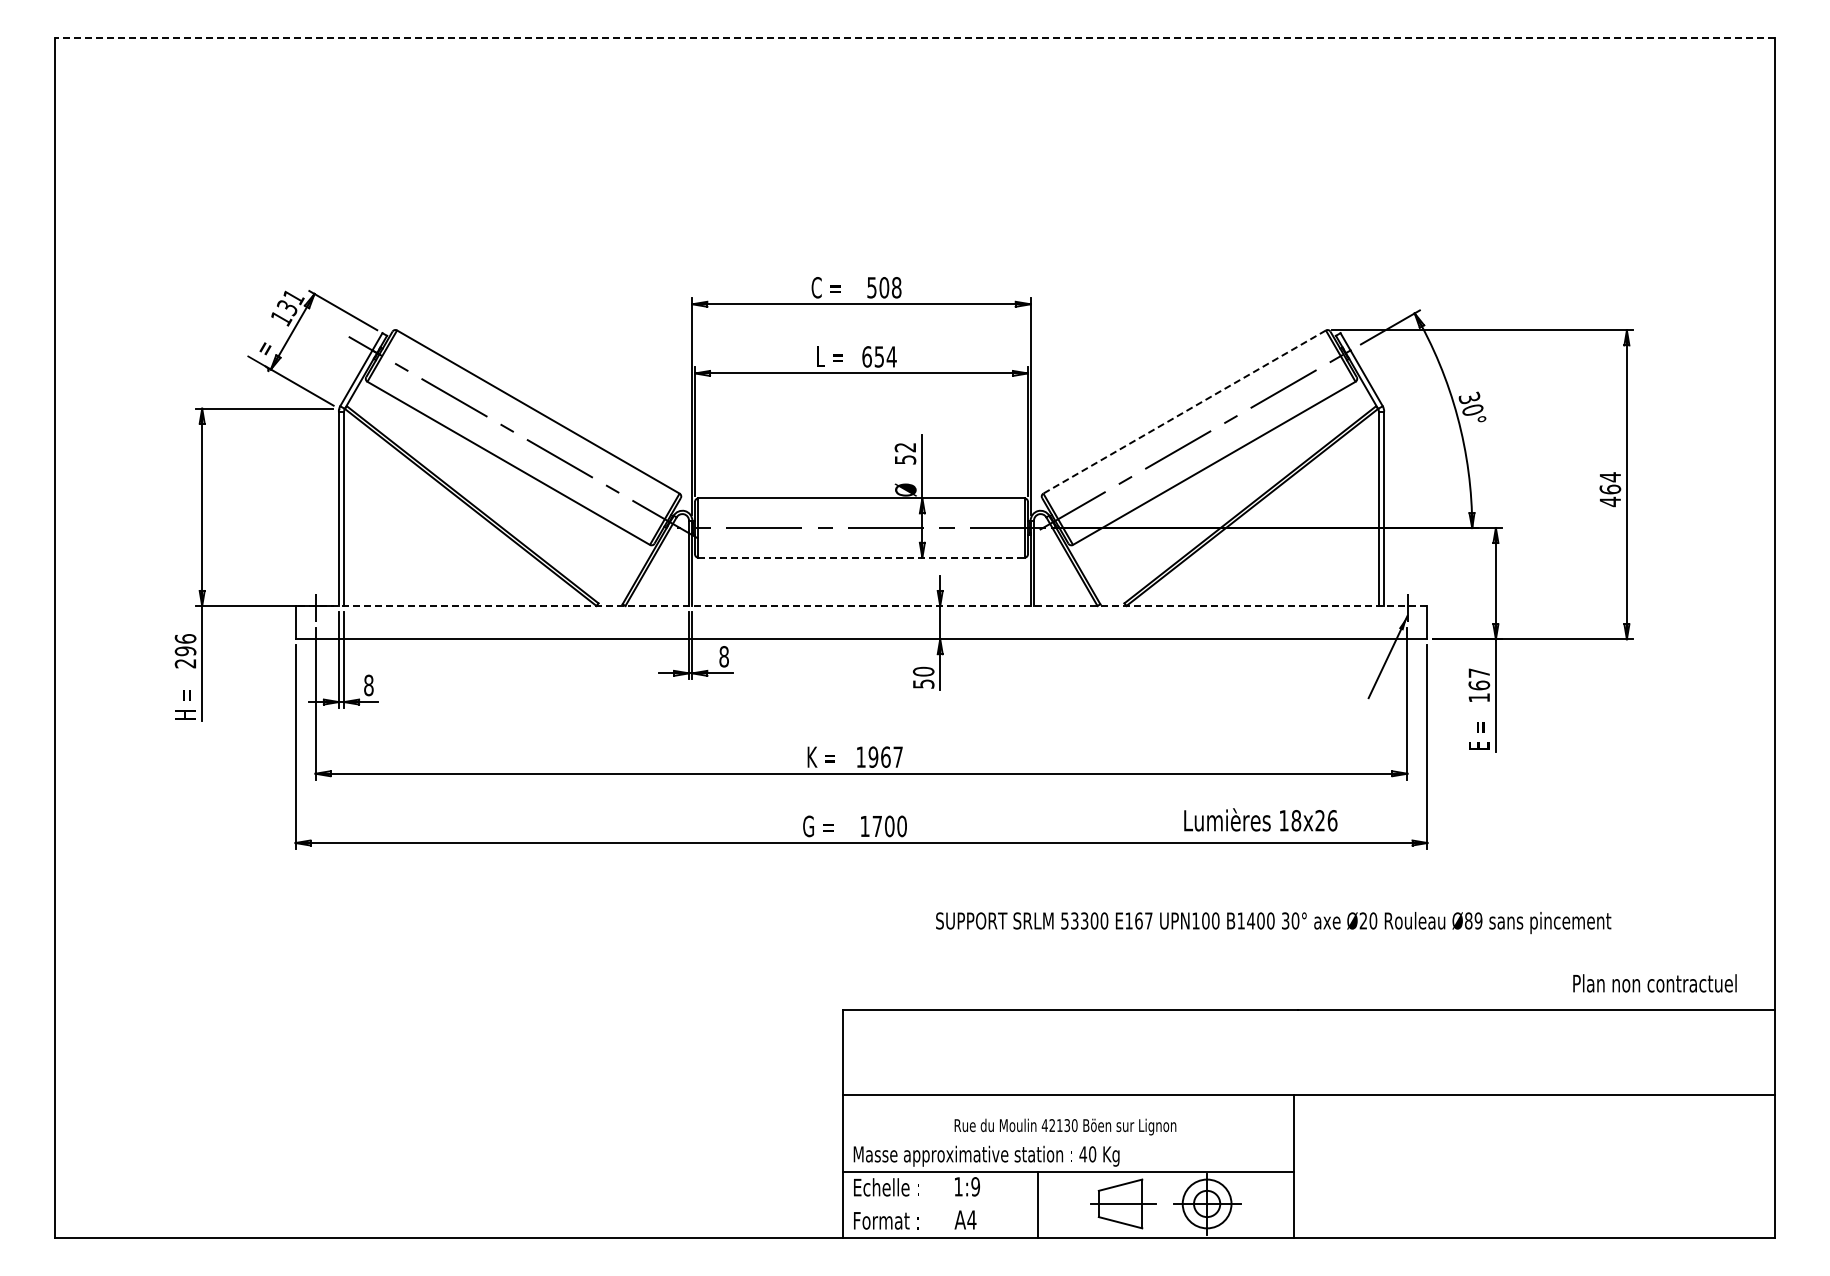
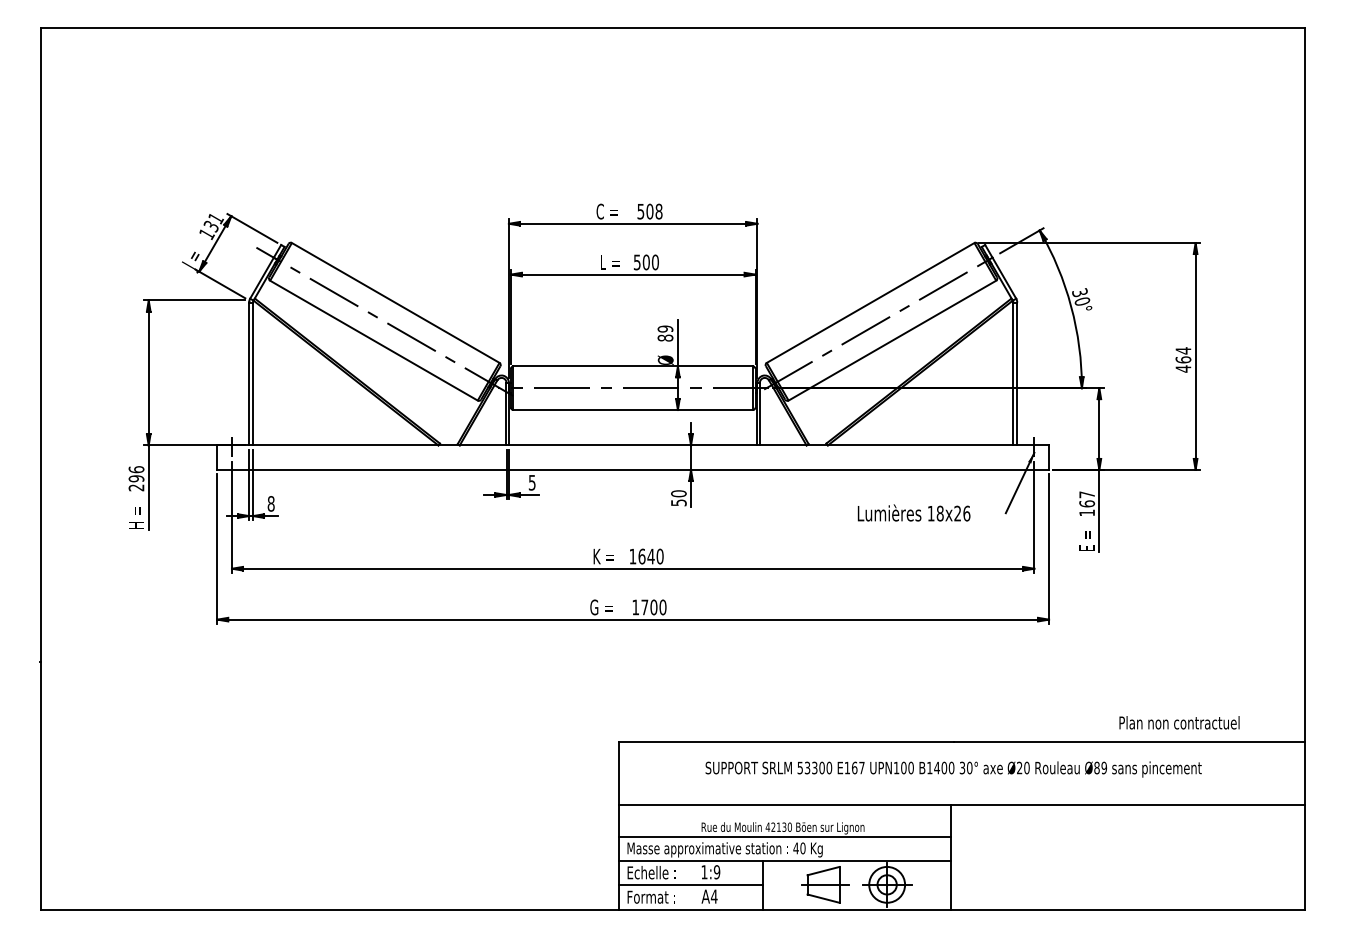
line: (915, 38) -> (672, 28), dashed -> solid
text: (879, 356) -> (646, 262), 654 -> 500
line: (1184, 412) -> (870, 303), dashed -> solid
text: (905, 453) -> (665, 333), 52 -> 89
line: (862, 557) -> (633, 409), dashed -> solid
line: (861, 605) -> (633, 445), dashed -> solid
text: (723, 656) -> (531, 482), 8 -> 5
text: (885, 756) -> (650, 556), 1967 -> 1640
text: (1260, 819) -> (913, 512), moved
text: (1273, 923) -> (953, 769), moved
text: (1654, 983) -> (1179, 722), moved
line: (1067, 1138) -> (784, 836), added
line: (940, 1204) -> (691, 885), added

